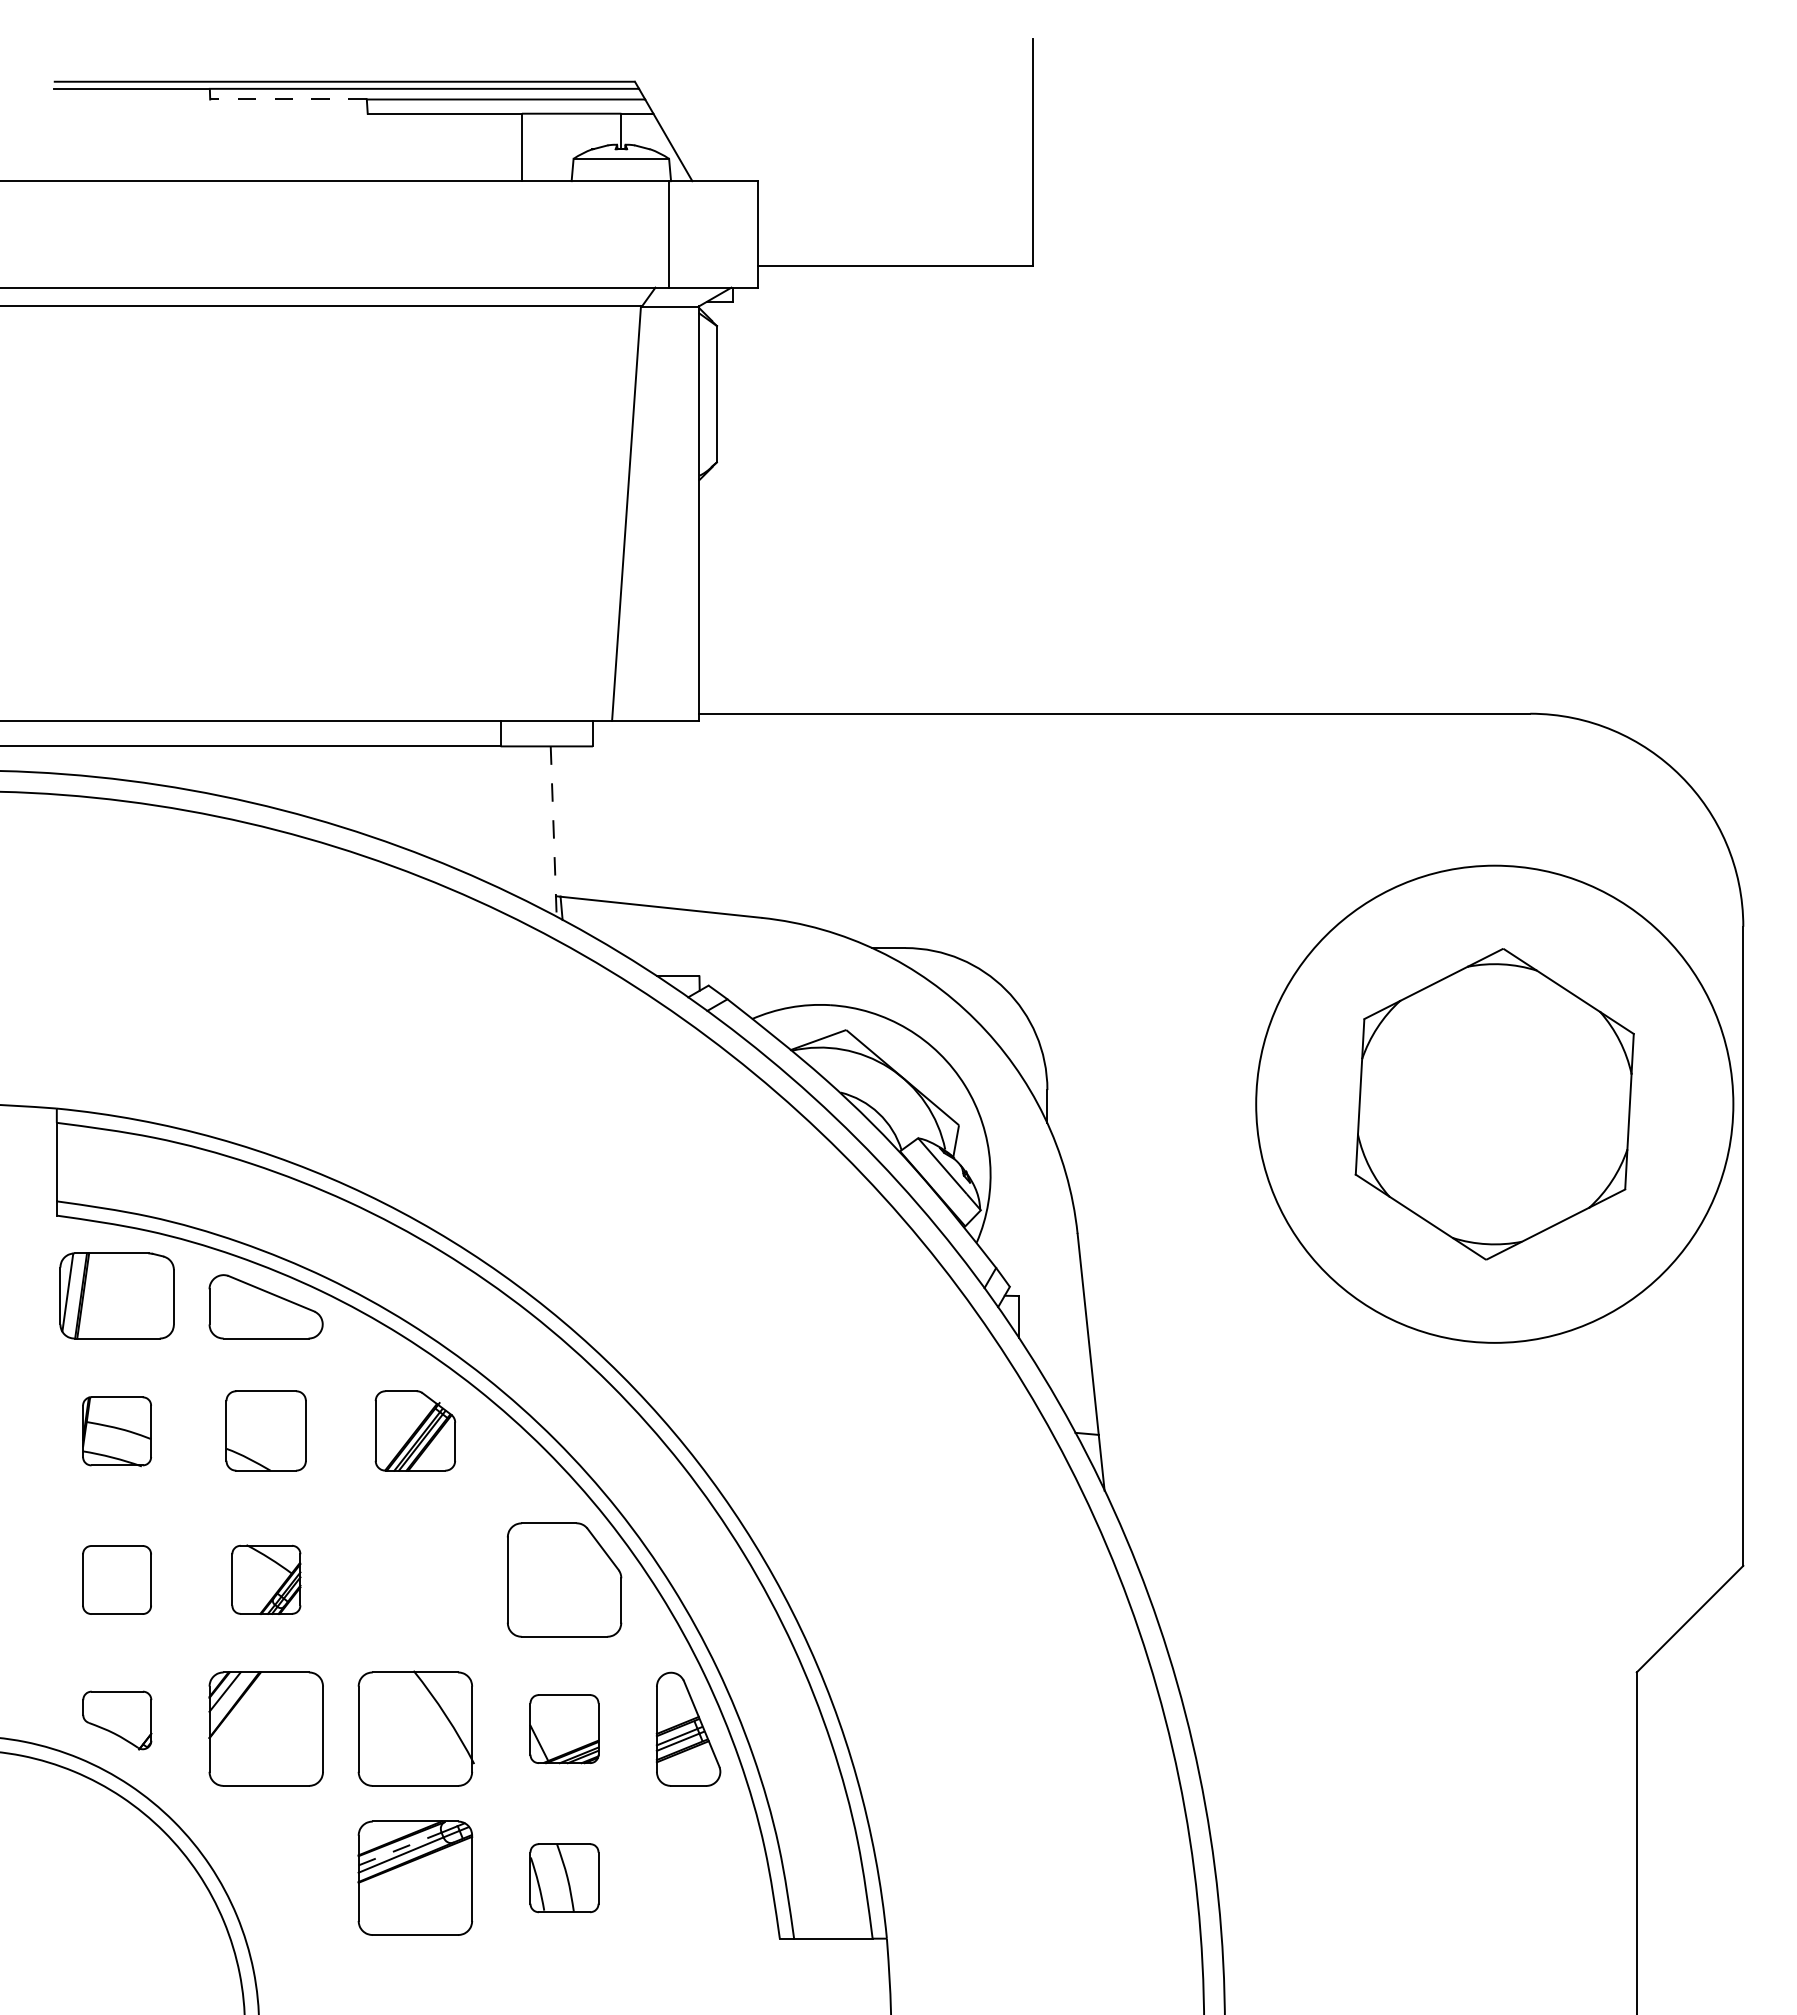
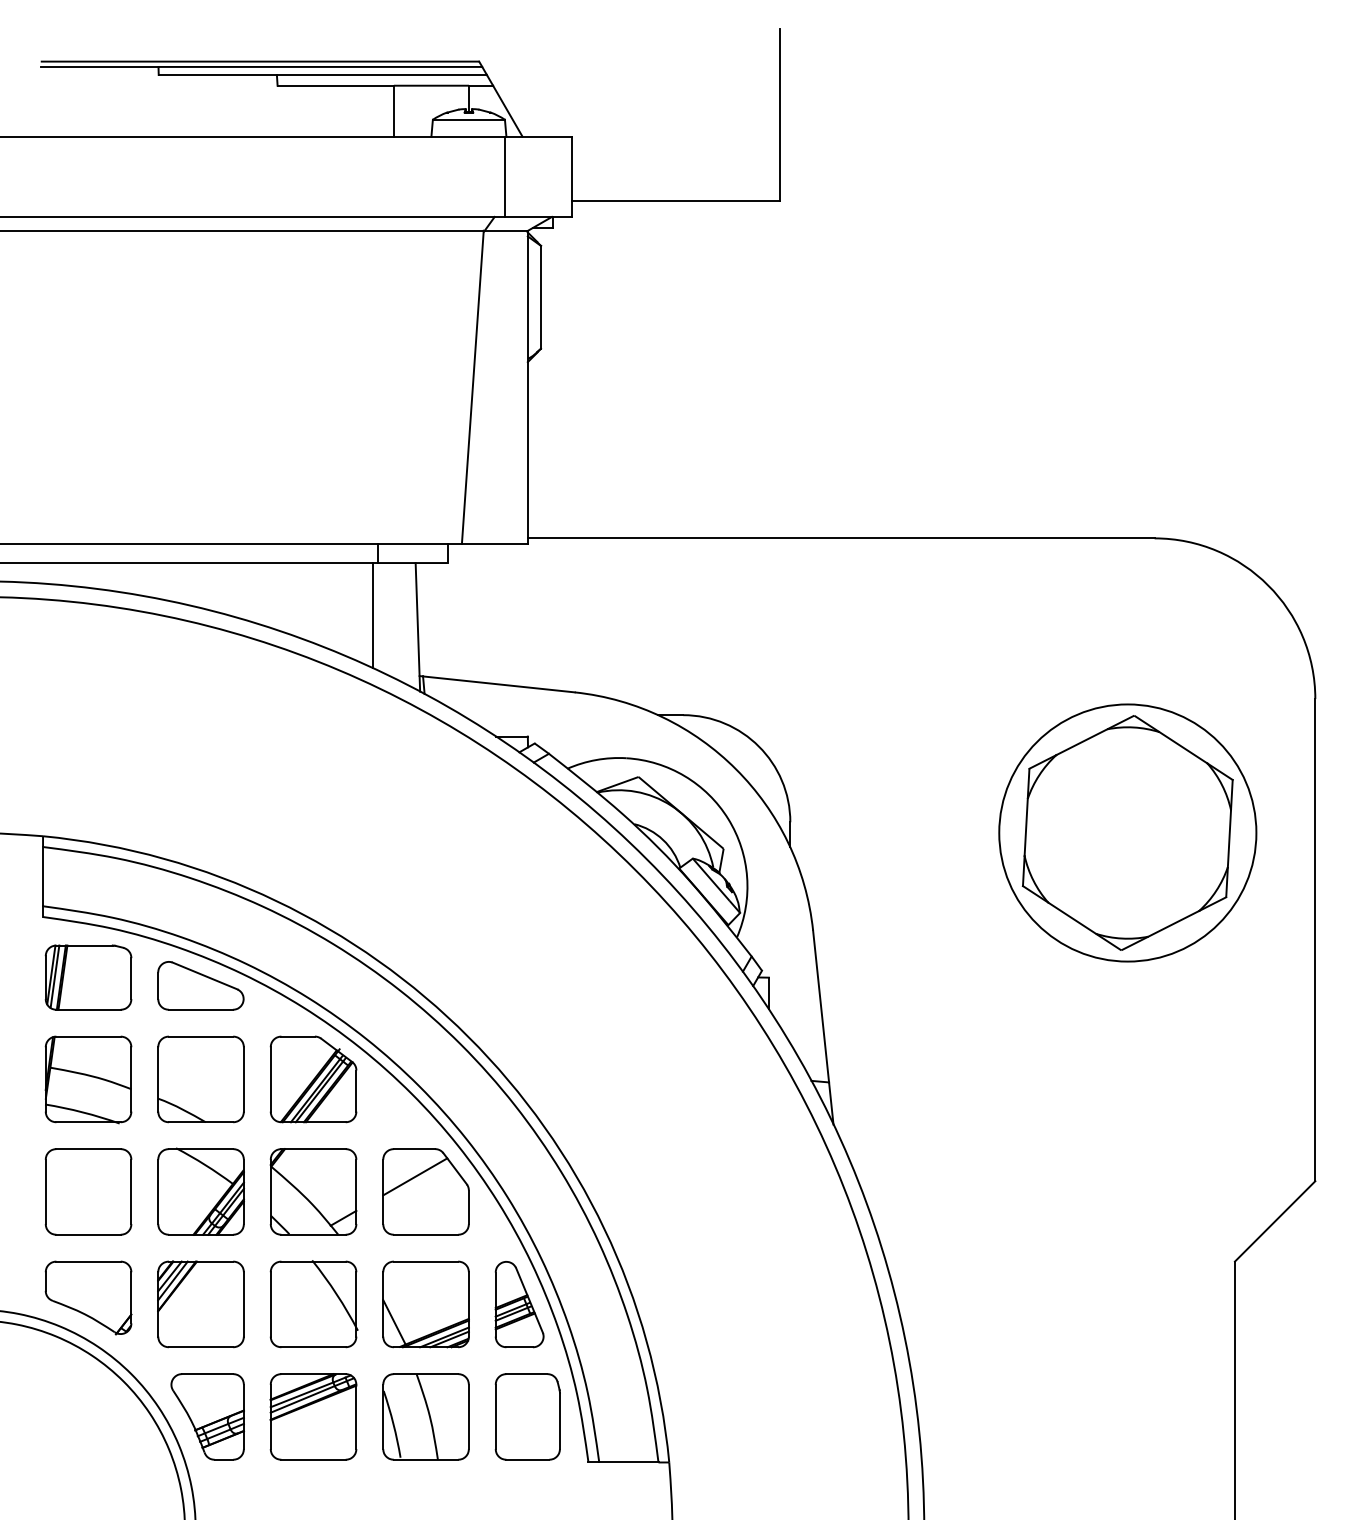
line: (288, 99) -> (217, 75), dashed -> solid
line: (493, 815) -> (372, 615), added
line: (553, 832) -> (417, 627), dashed -> solid
circle: (1494, 1103) -> (1127, 832), size x0.71
line: (72, 1294) -> (54, 976), added
part: (265, 1430) -> (200, 1079), size x1.43
part: (415, 1430) -> (313, 1079), size x1.43
part: (116, 1431) -> (88, 1079), size x1.67
line: (549, 1559) -> (414, 1176), added
part: (116, 1579) -> (88, 1191), size x1.67
part: (266, 1579) -> (201, 1191), size x1.67
part: (415, 1579) -> (313, 1191), added
line: (228, 1697) -> (172, 1280), added
part: (117, 1720) -> (88, 1297), size x1.67
part: (564, 1728) -> (426, 1303), size x1.67
line: (400, 1849) -> (302, 1395), dashed -> solid
part: (275, 1877) -> (208, 1416), added
part: (564, 1877) -> (426, 1416), size x1.67
part: (699, 1877) -> (527, 1416), added

